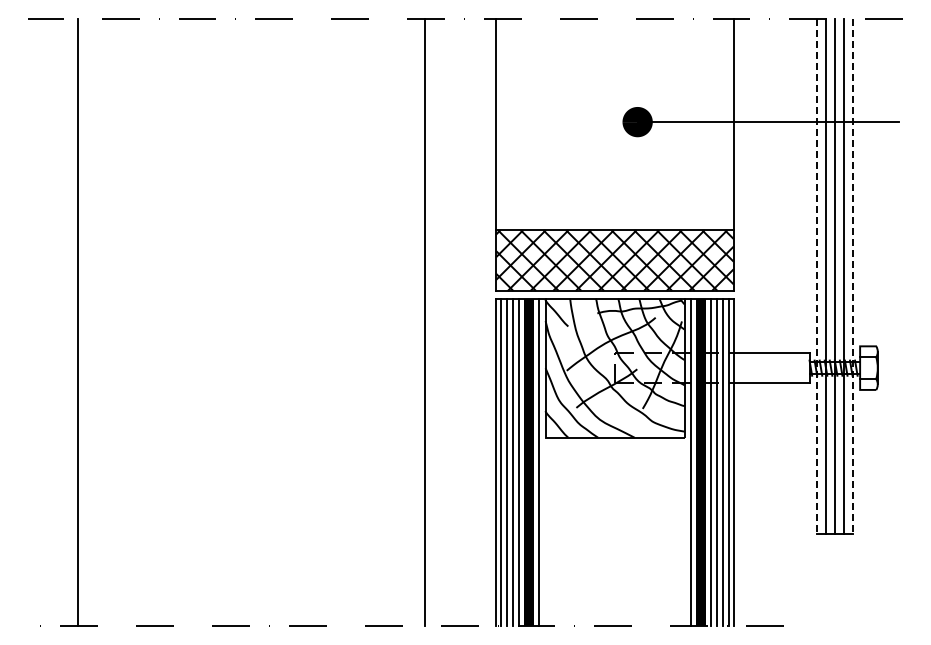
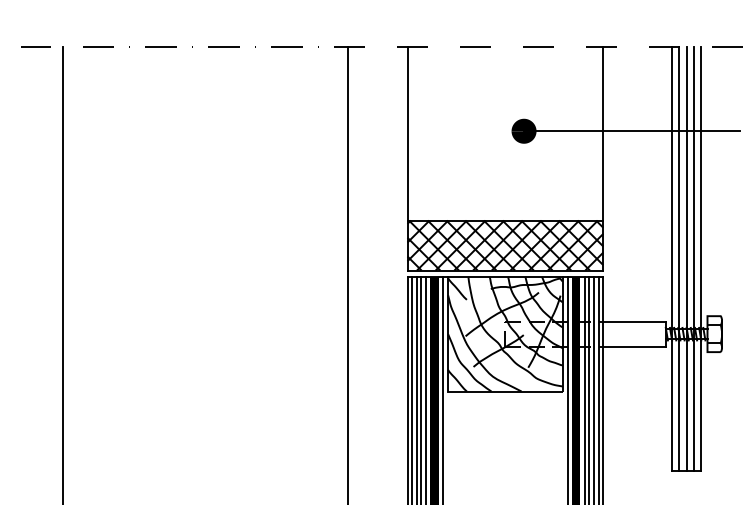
line: (817, 276) -> (672, 258), dashed -> solid
line: (852, 276) -> (701, 258), dashed -> solid

